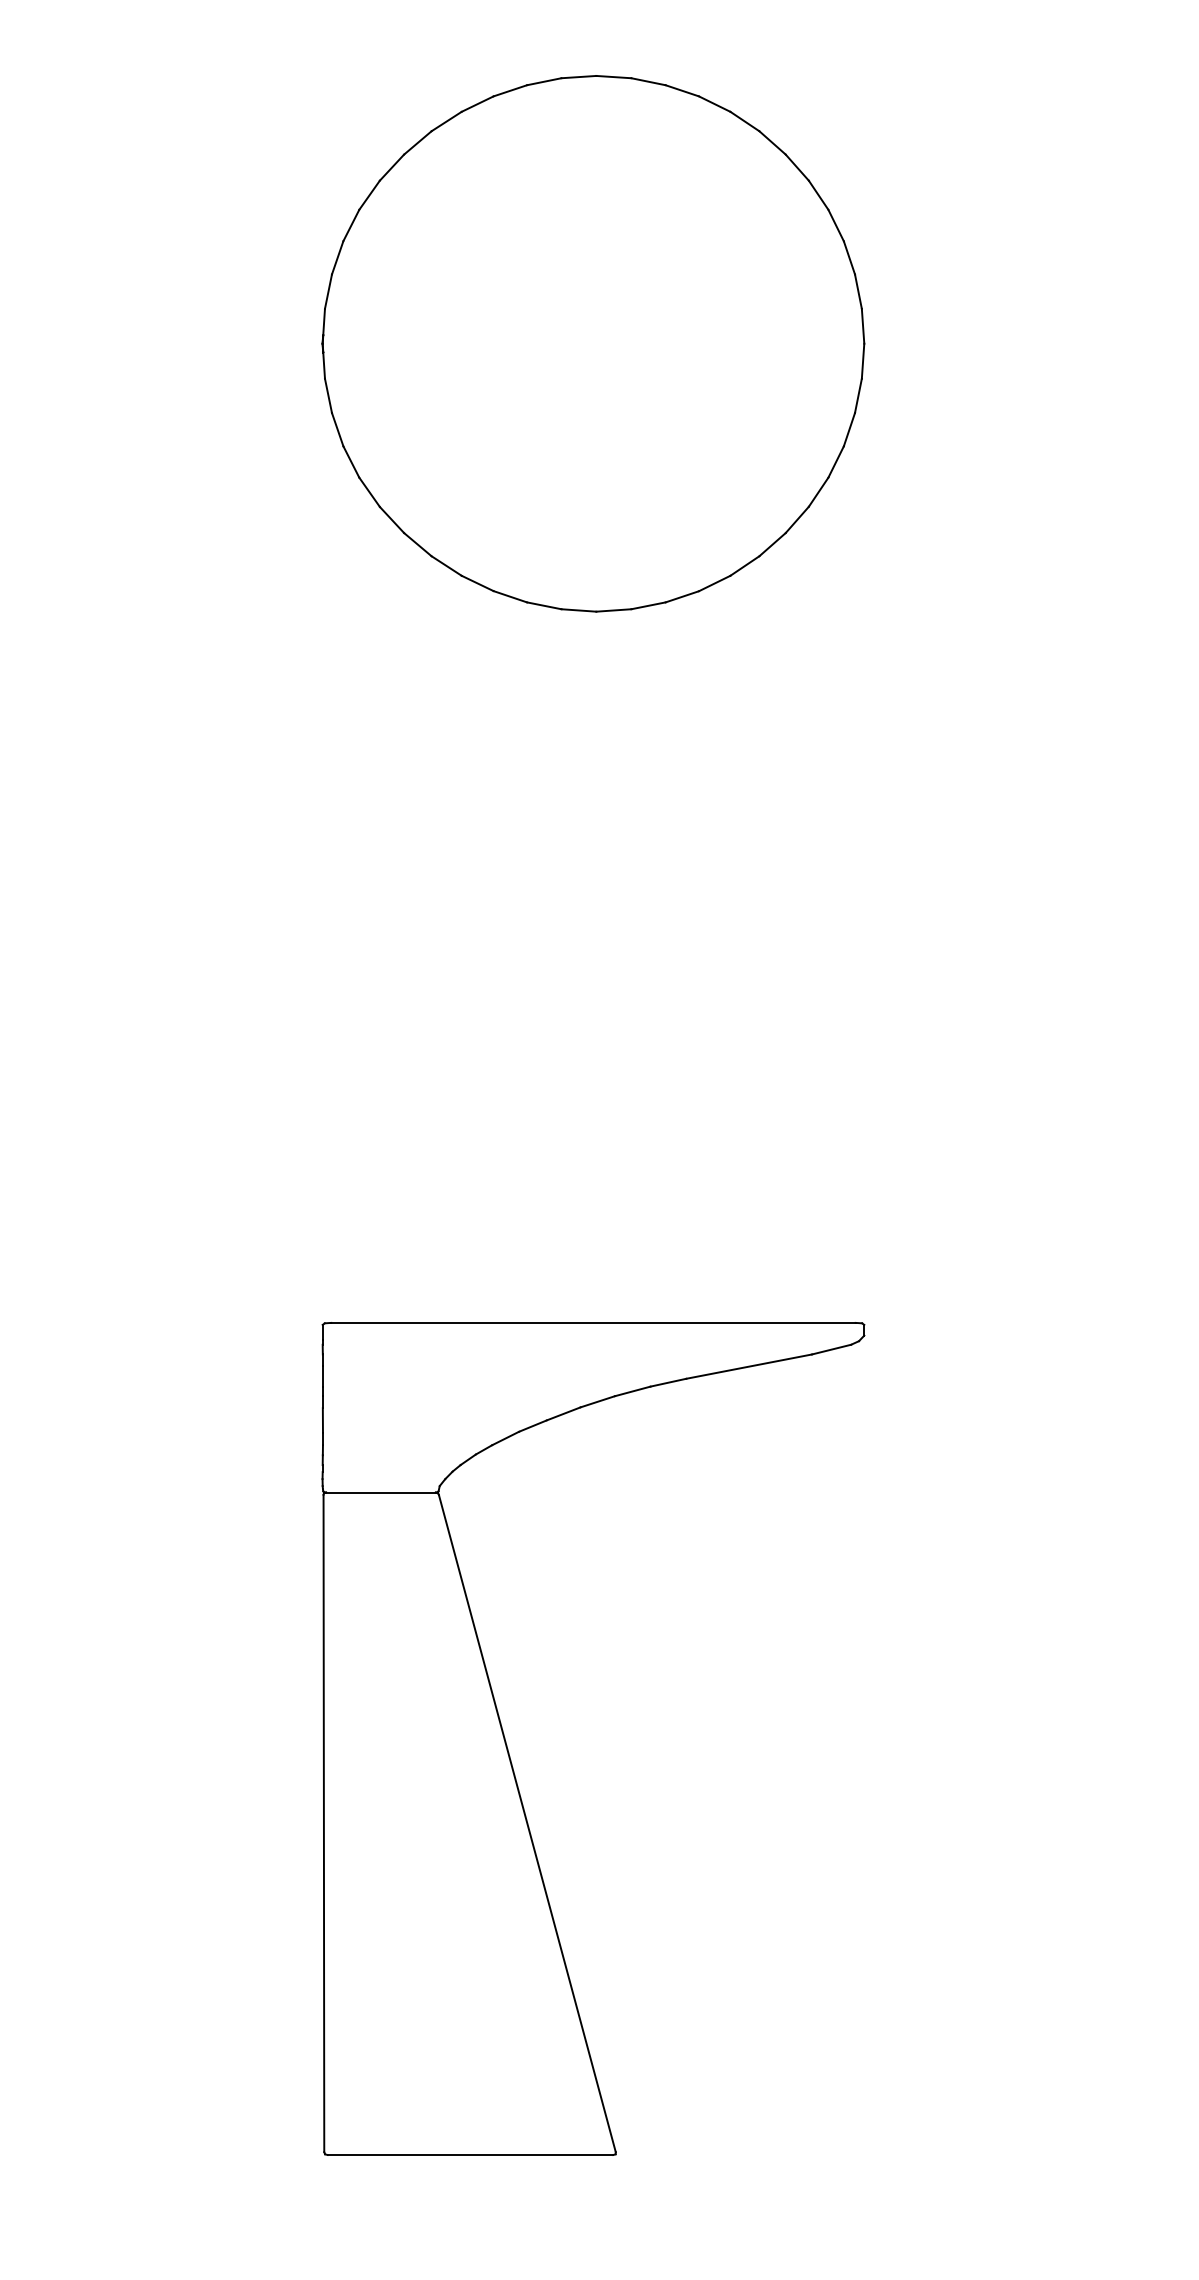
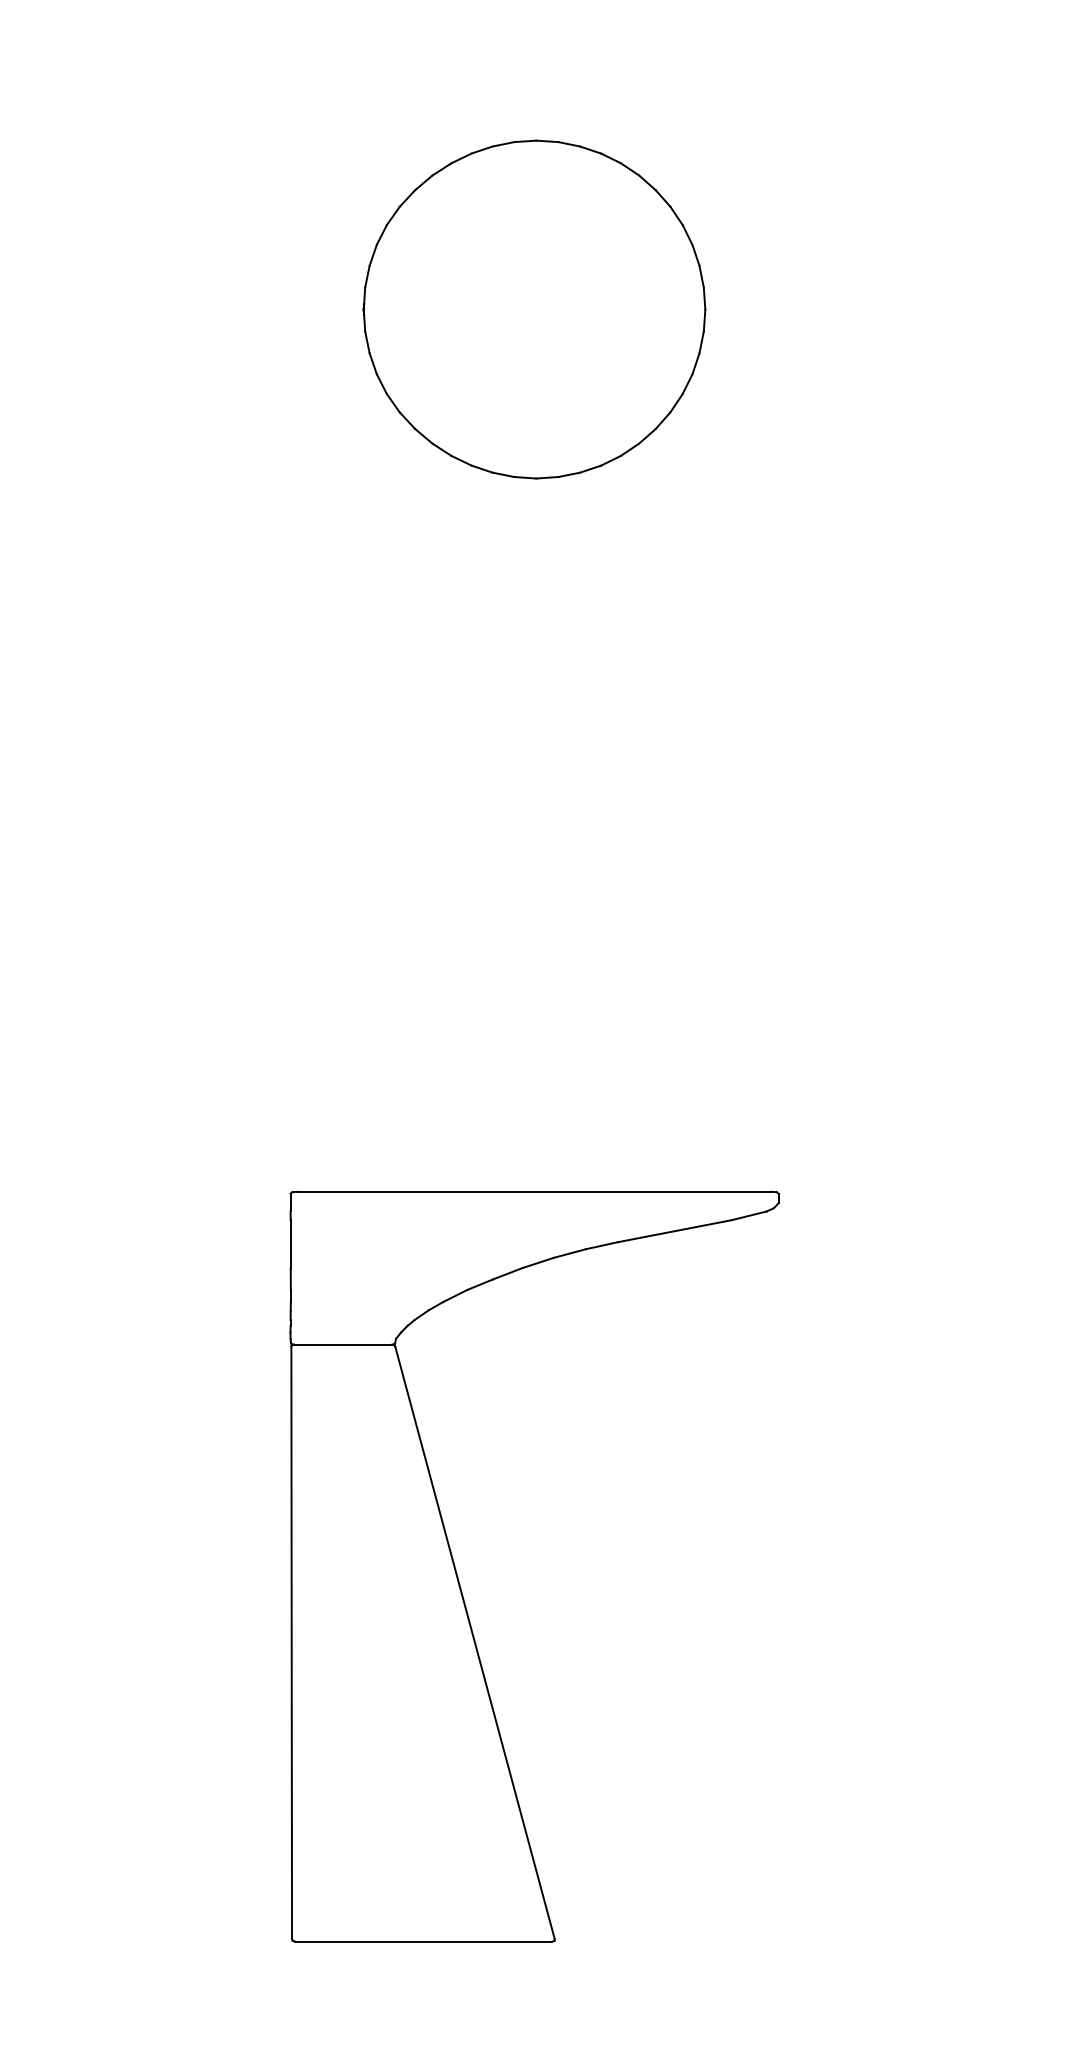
part: (593, 343) -> (534, 309), size x0.7

